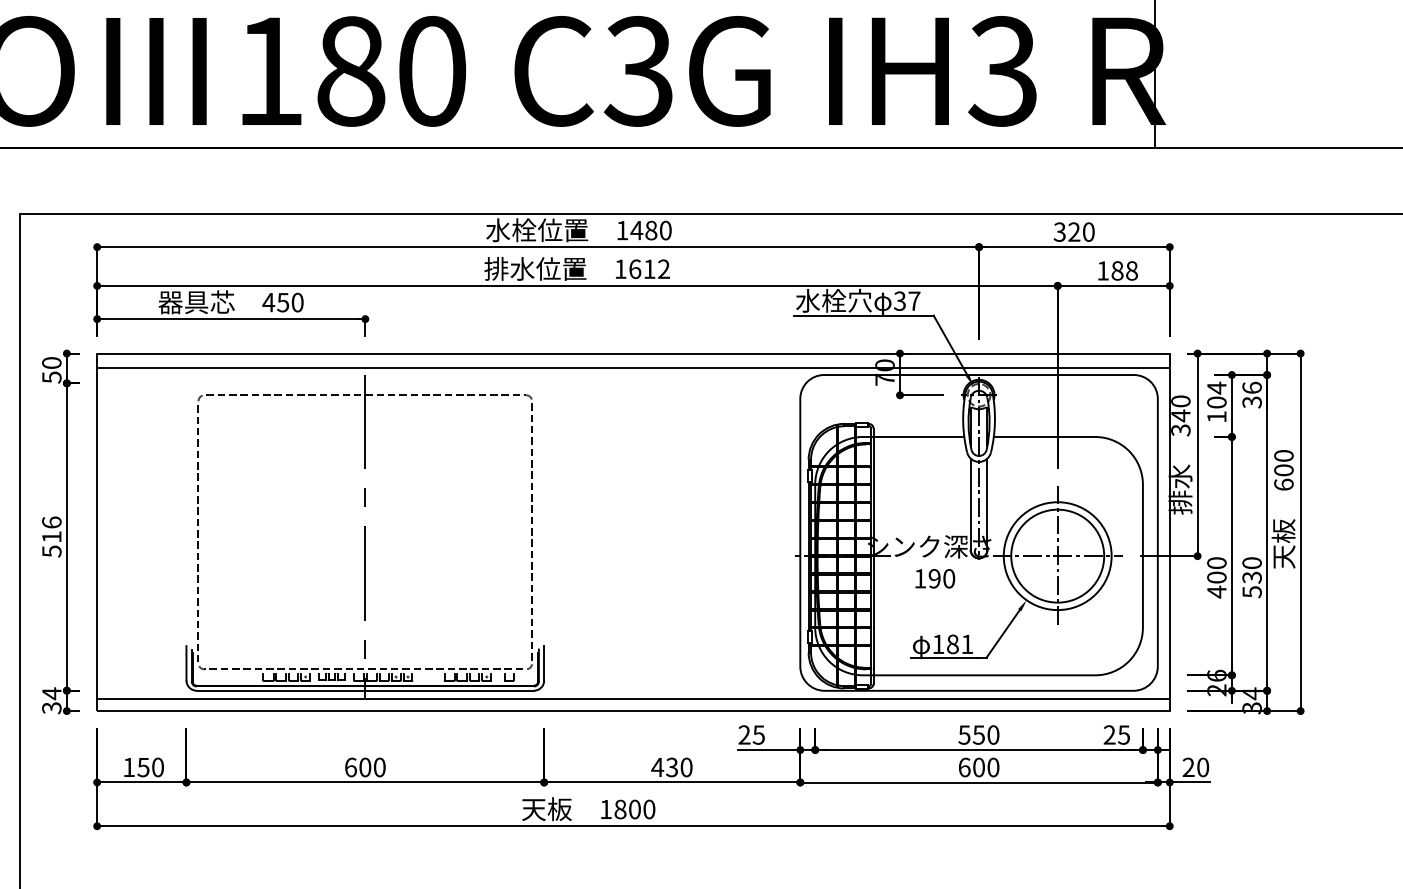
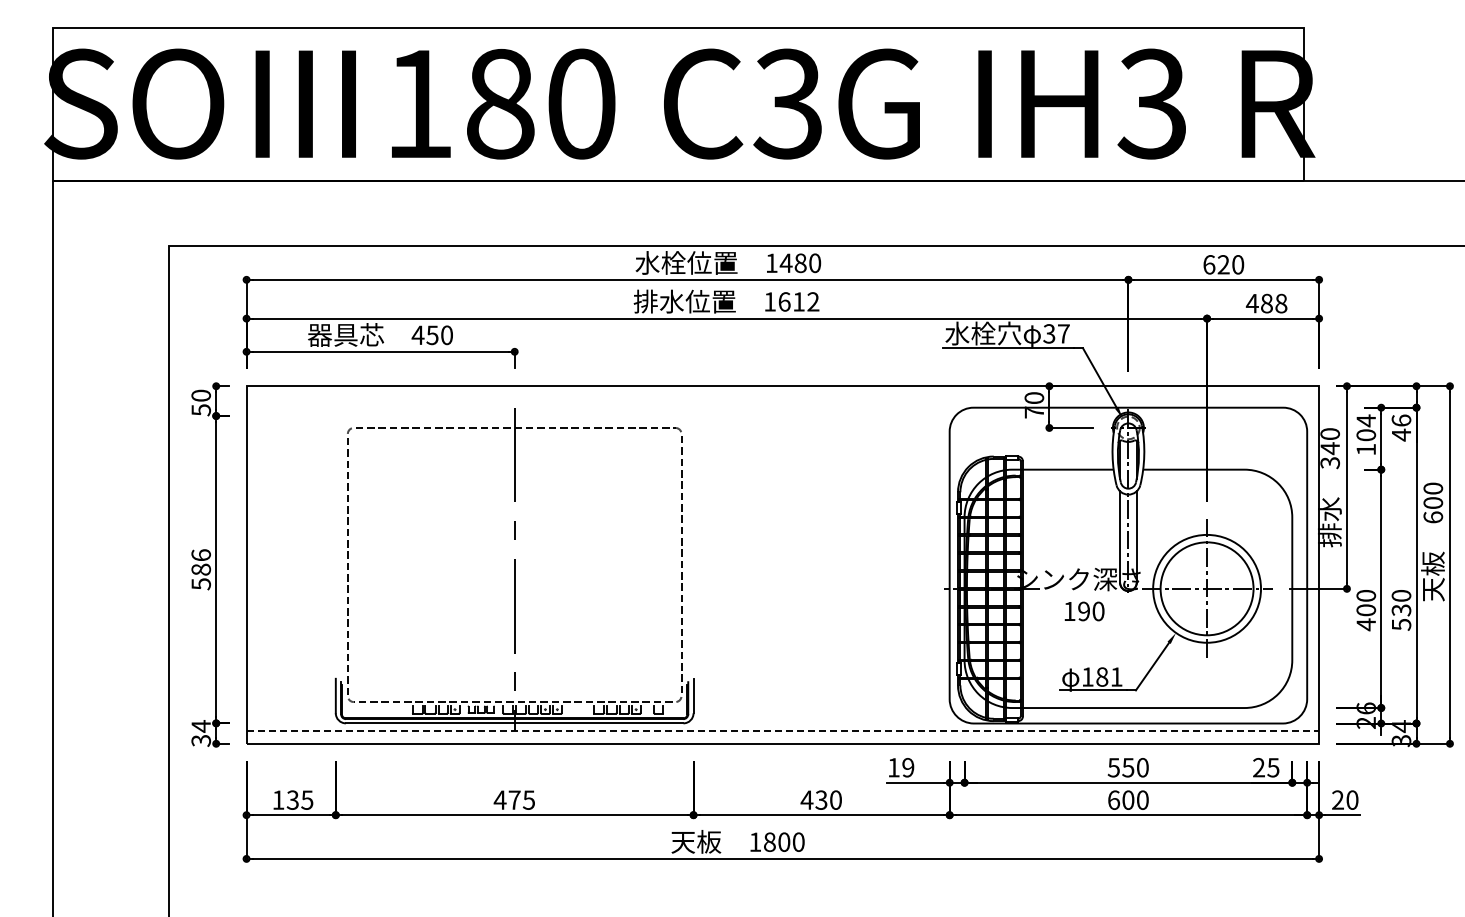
text: (1060, 231) -> (1209, 264), 320 -> 620
text: (1102, 270) -> (1251, 303), 188 -> 488
line: (633, 368) -> (782, 401), removed
text: (1252, 401) -> (1401, 434), 36 -> 46
text: (52, 536) -> (201, 569), 516 -> 586
line: (634, 698) -> (783, 731), solid -> dashed
text: (752, 734) -> (901, 767), 25 -> 19
text: (151, 766) -> (300, 799), 150 -> 135
text: (365, 766) -> (514, 799), 600 -> 475

